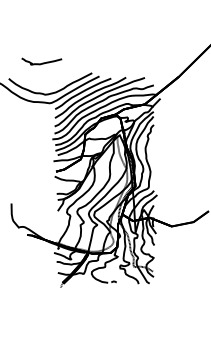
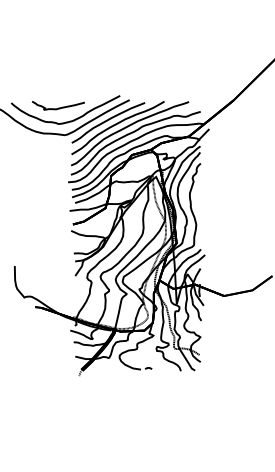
curve: (41, 62) -> (58, 107), moved

